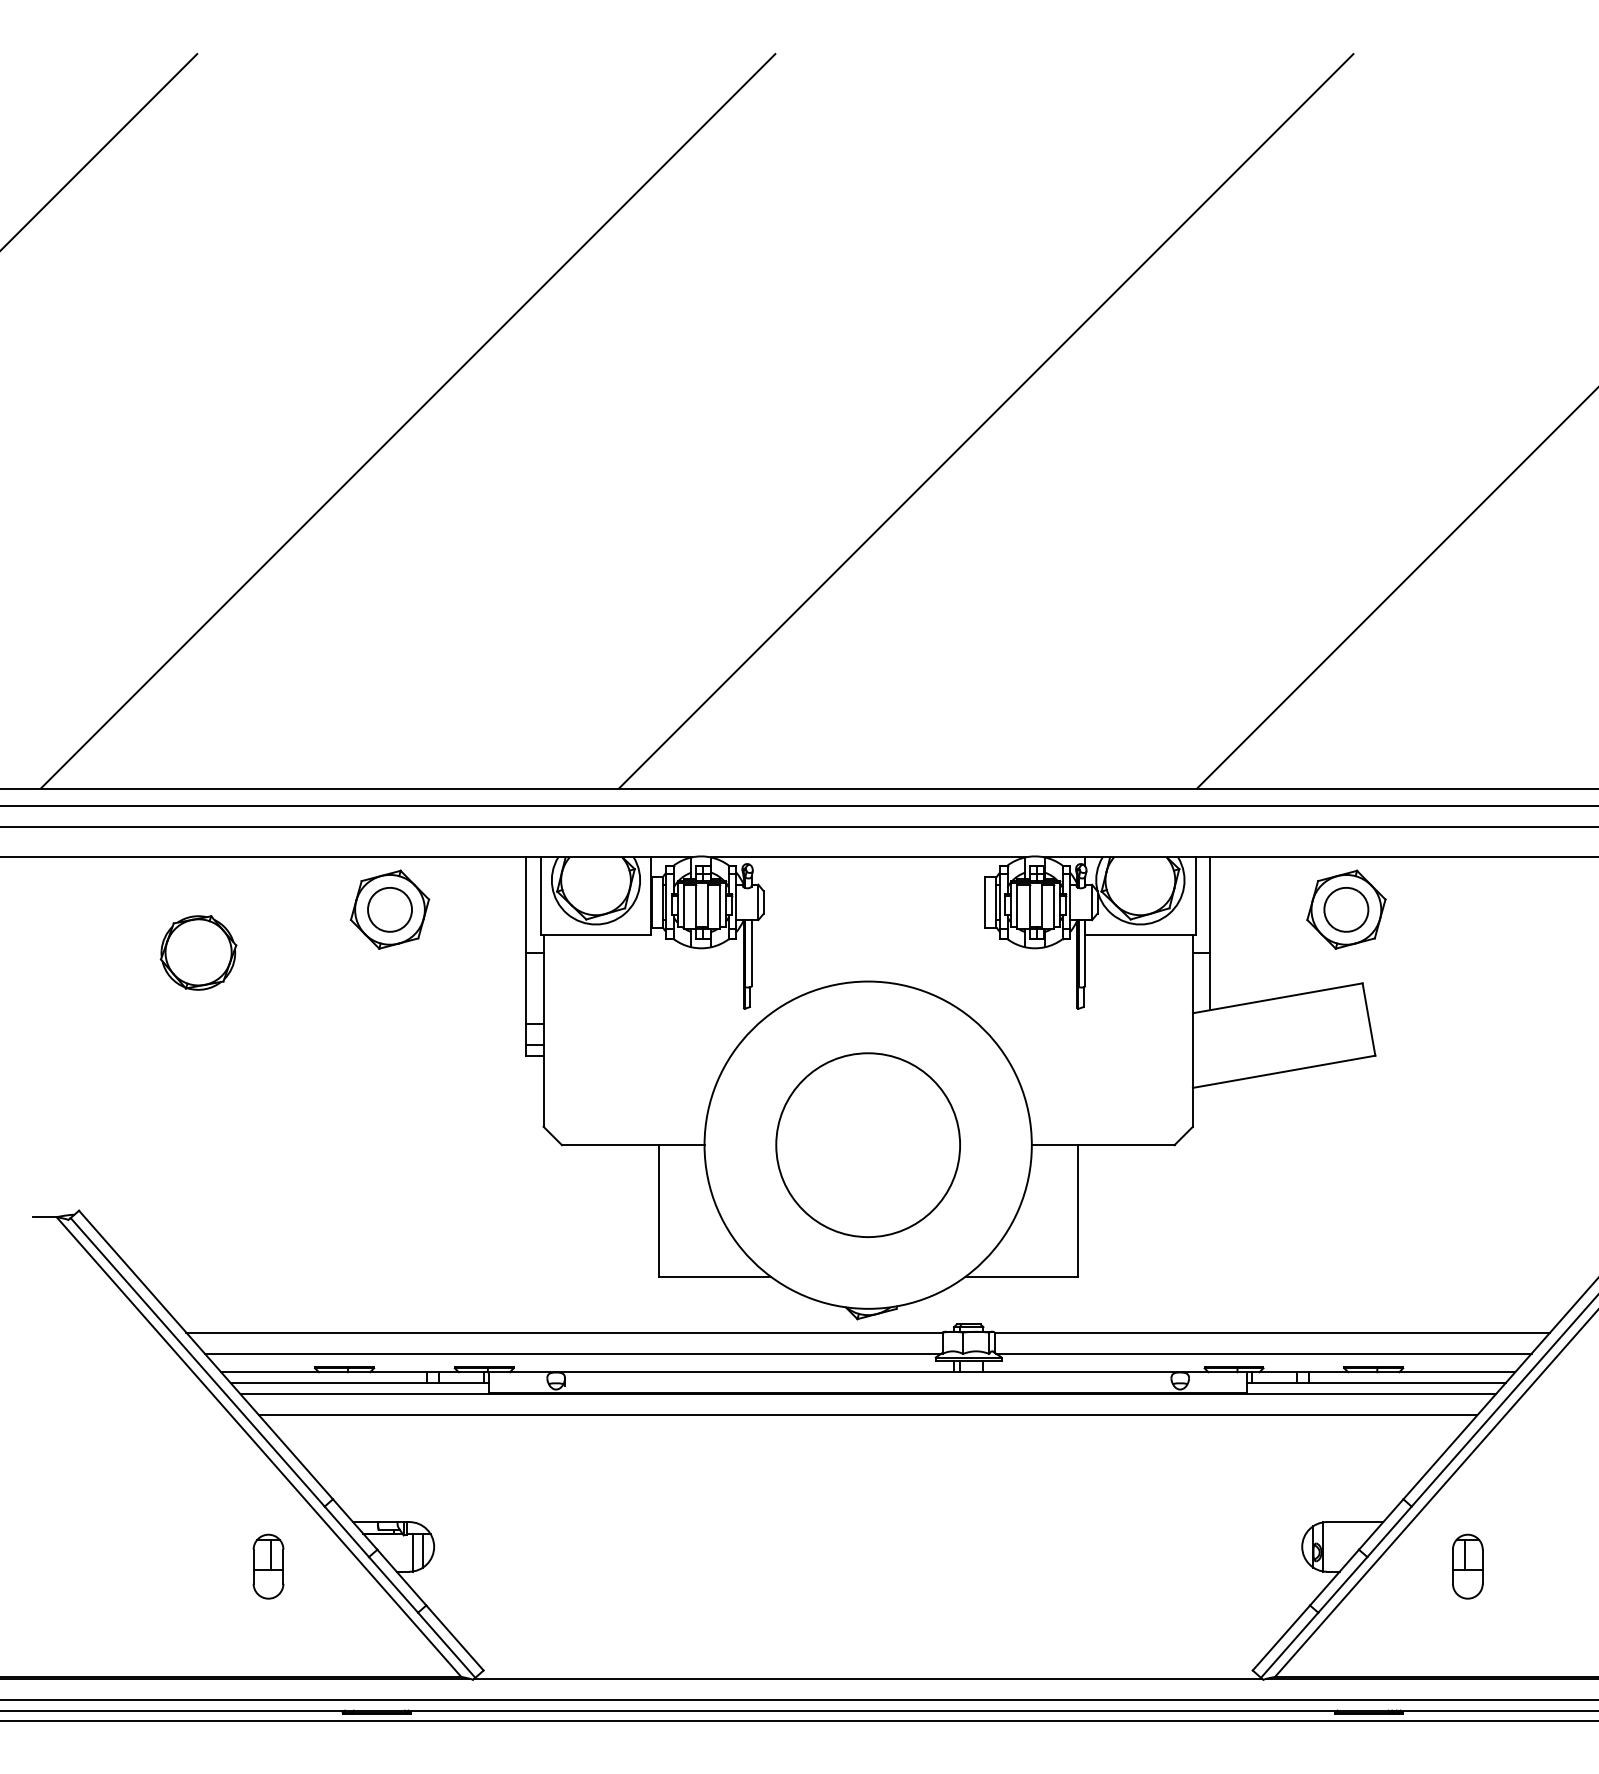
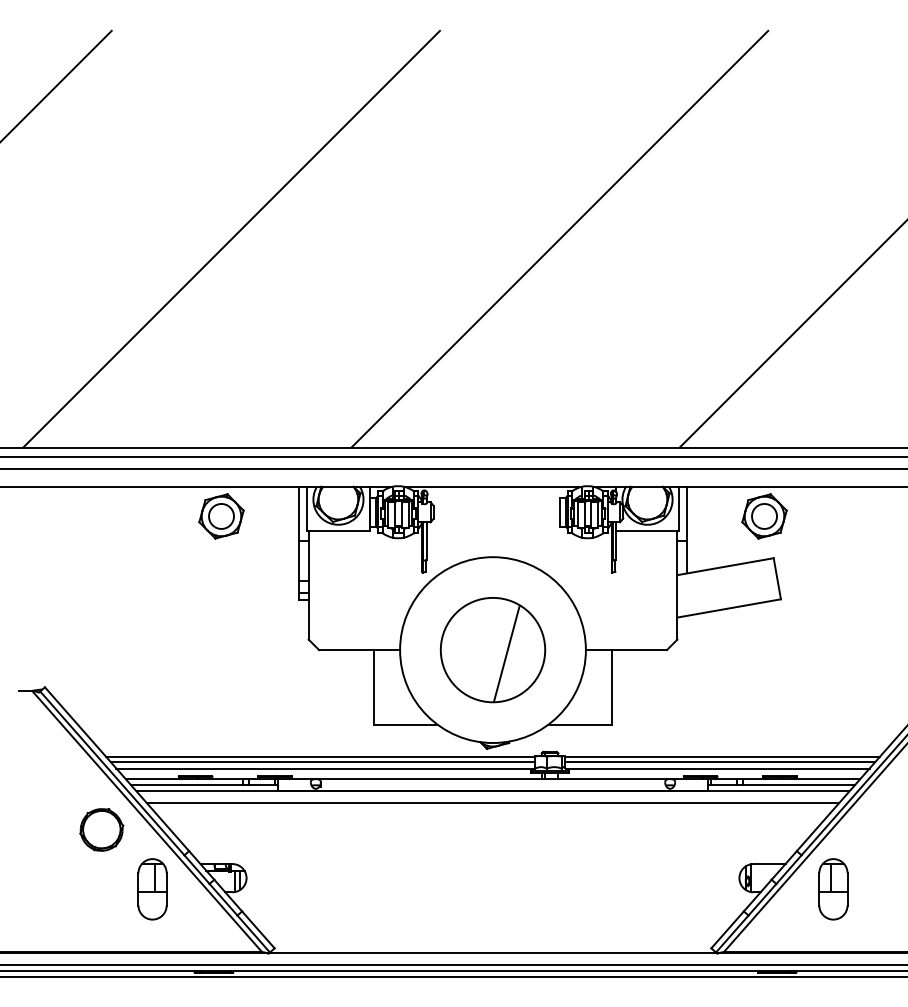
part: (198, 952) -> (101, 829), moved
hatch: (891, 1151) -> (506, 653), added
line: (567, 1343) -> (322, 762), added
line: (1267, 1343) -> (719, 762), added
part: (268, 1566) -> (152, 889), size x1.67
part: (1467, 1566) -> (833, 889), size x1.67

